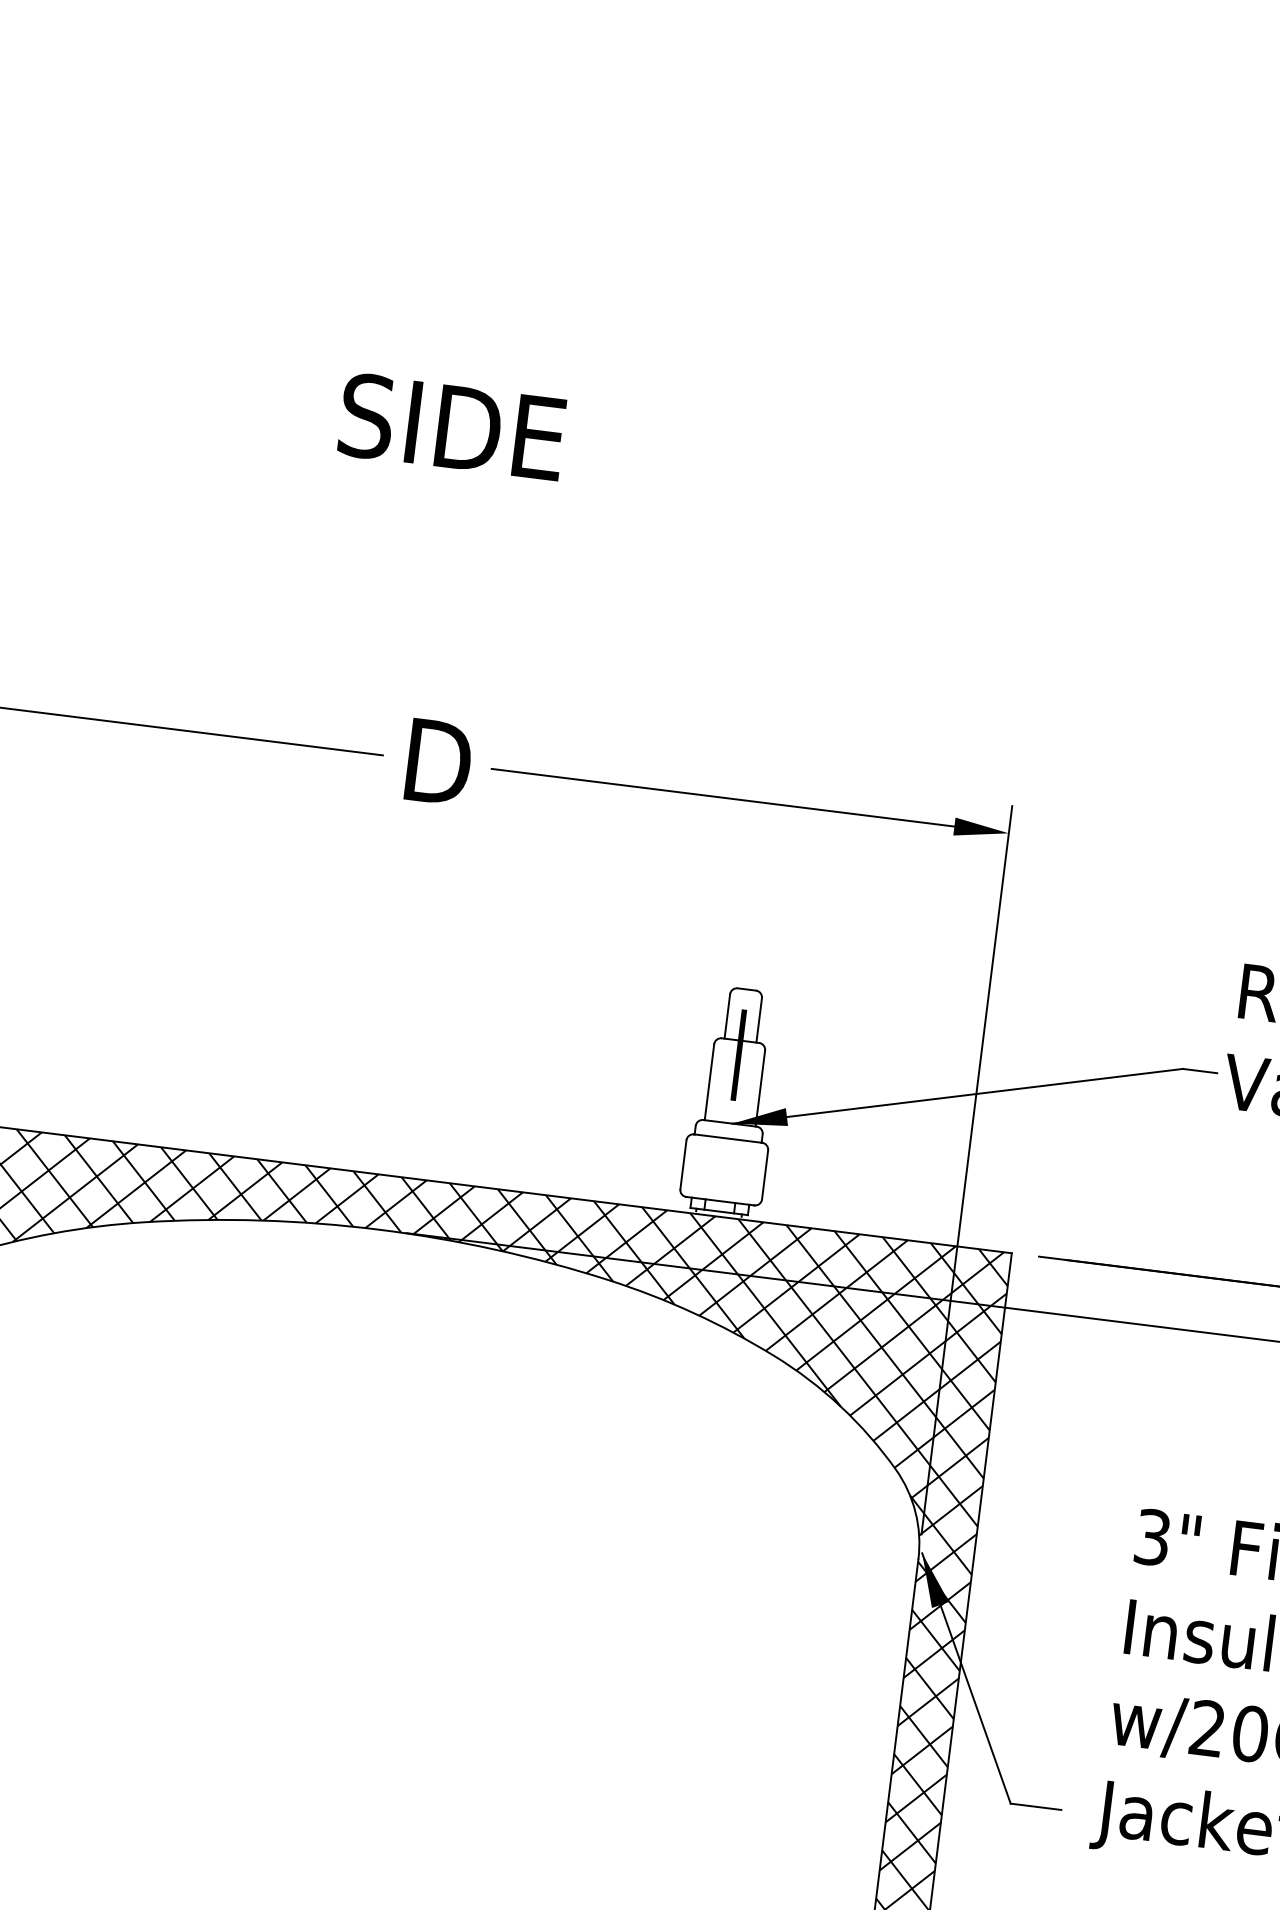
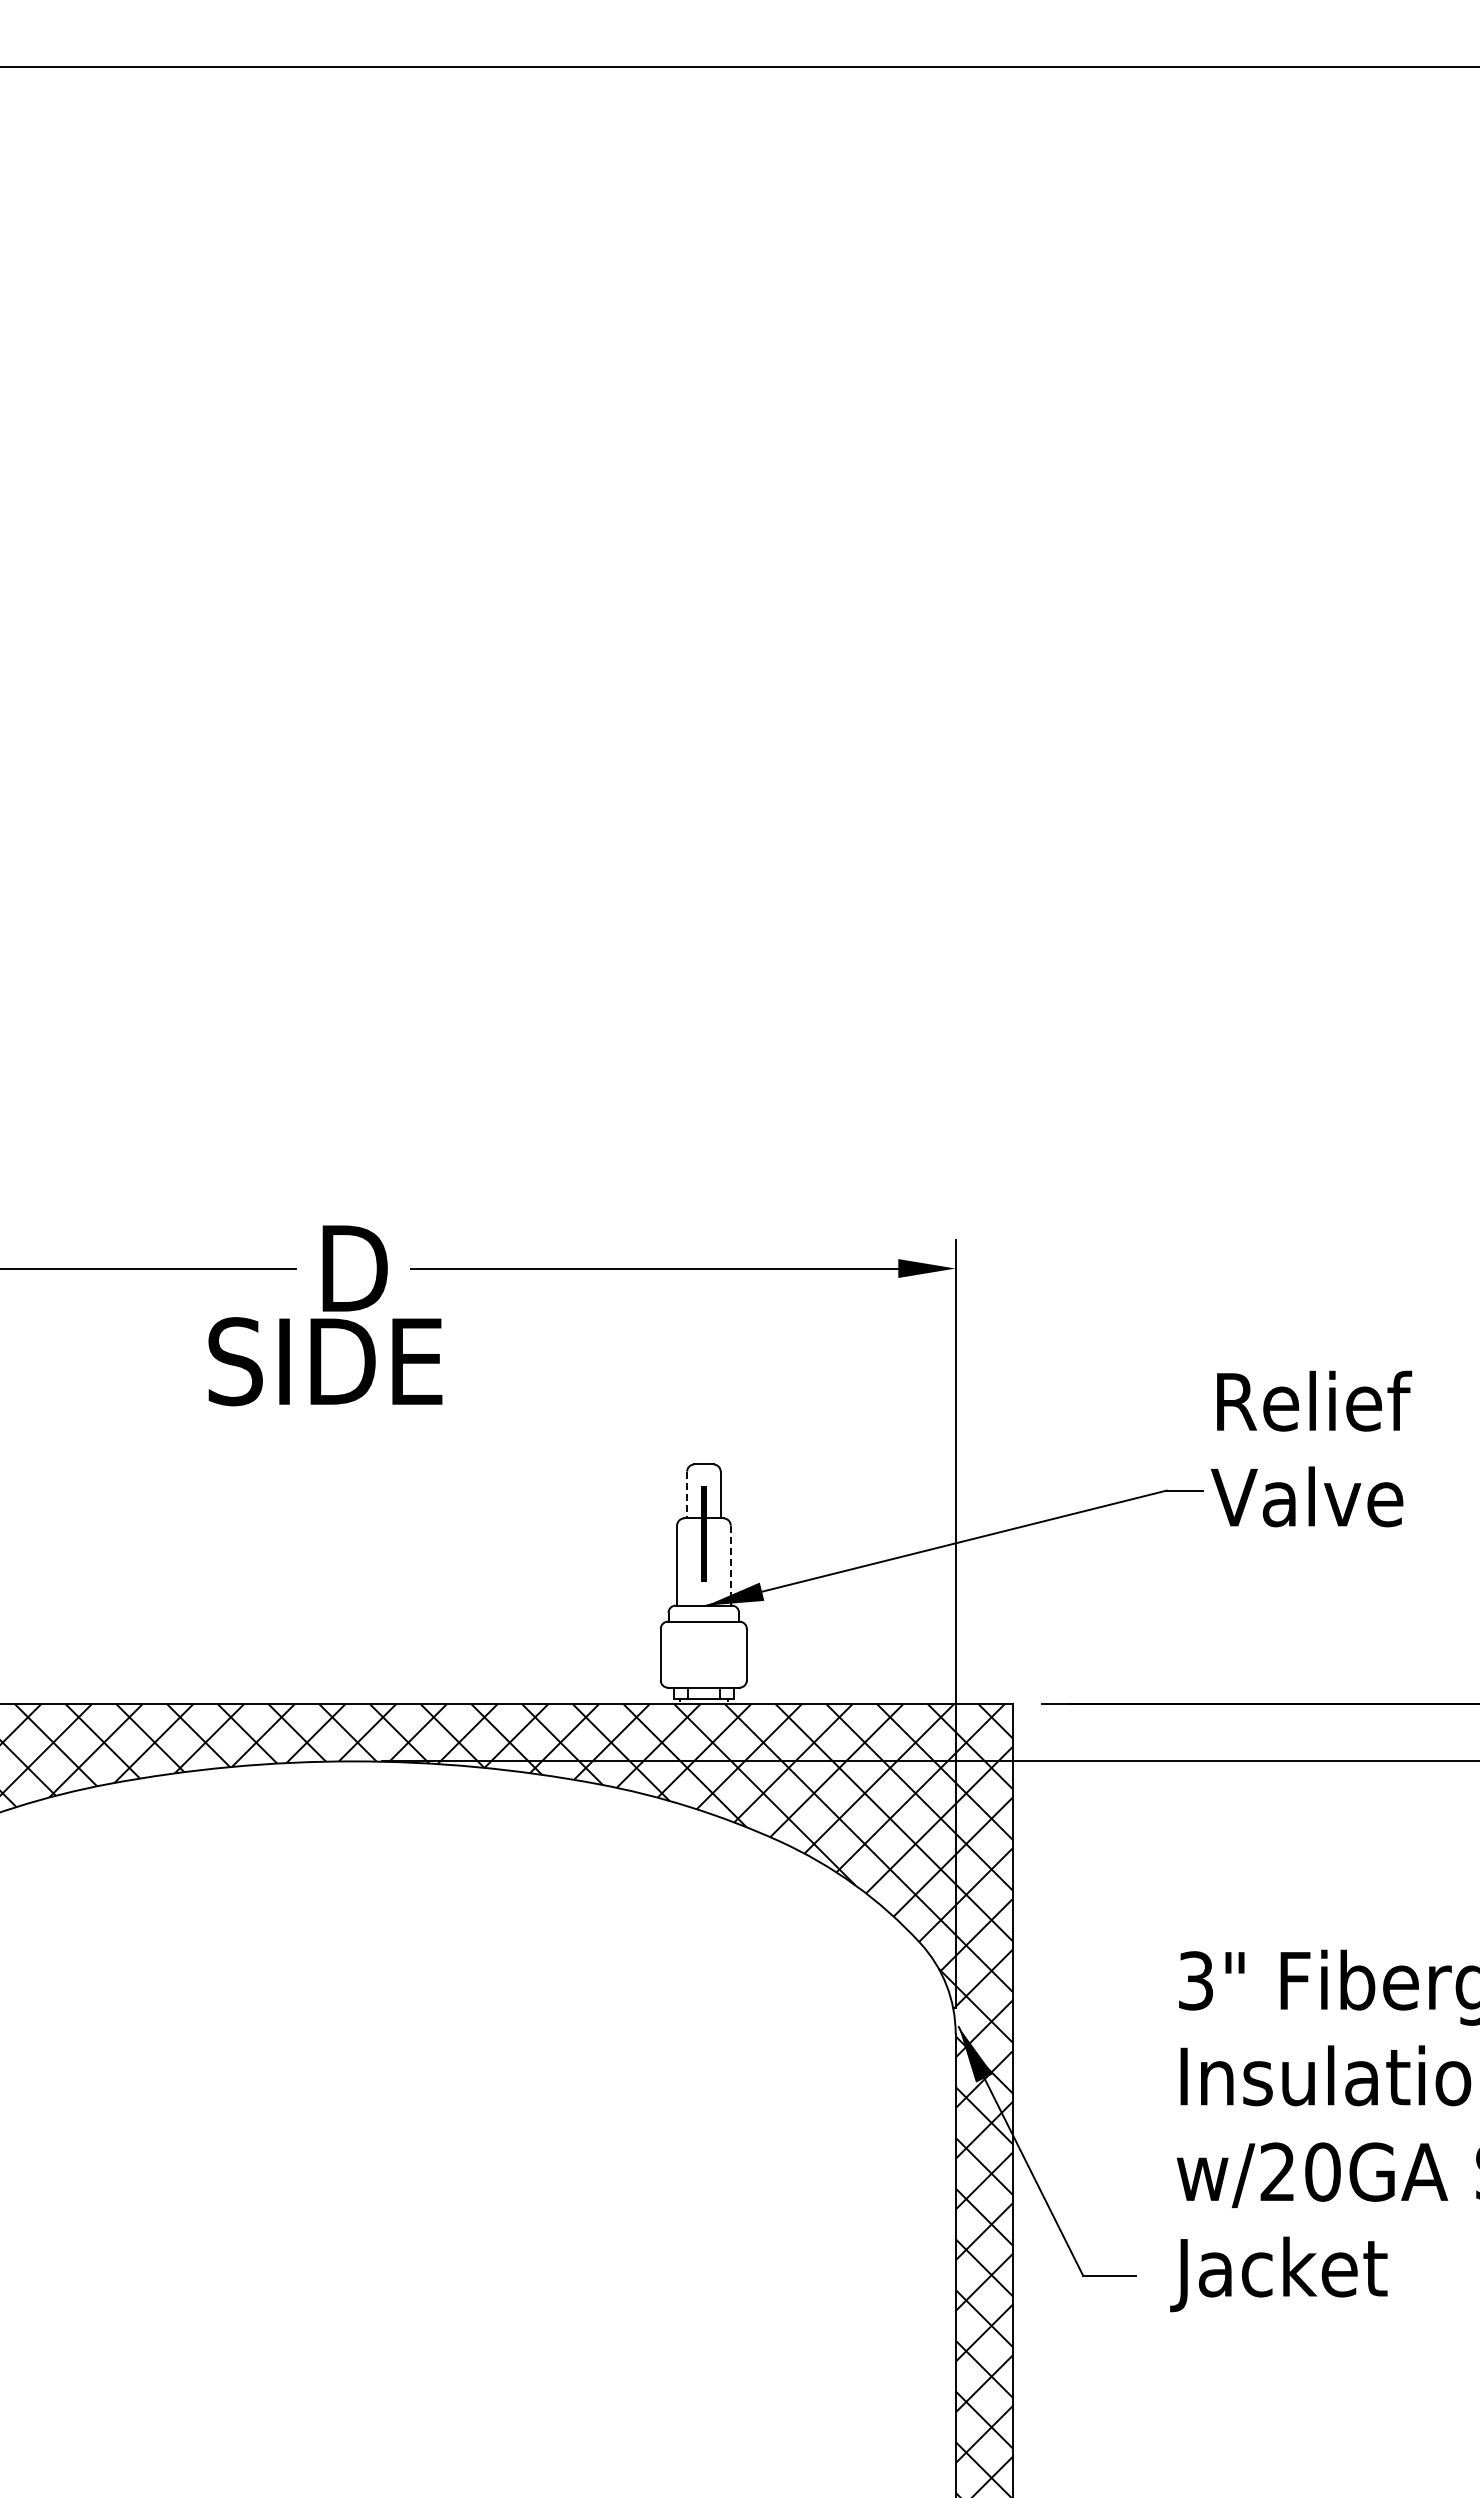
text: (452, 426) -> (325, 1361), moved
line: (727, 1016) -> (687, 1495), solid -> dashed
line: (760, 1089) -> (730, 1566), solid -> dashed

